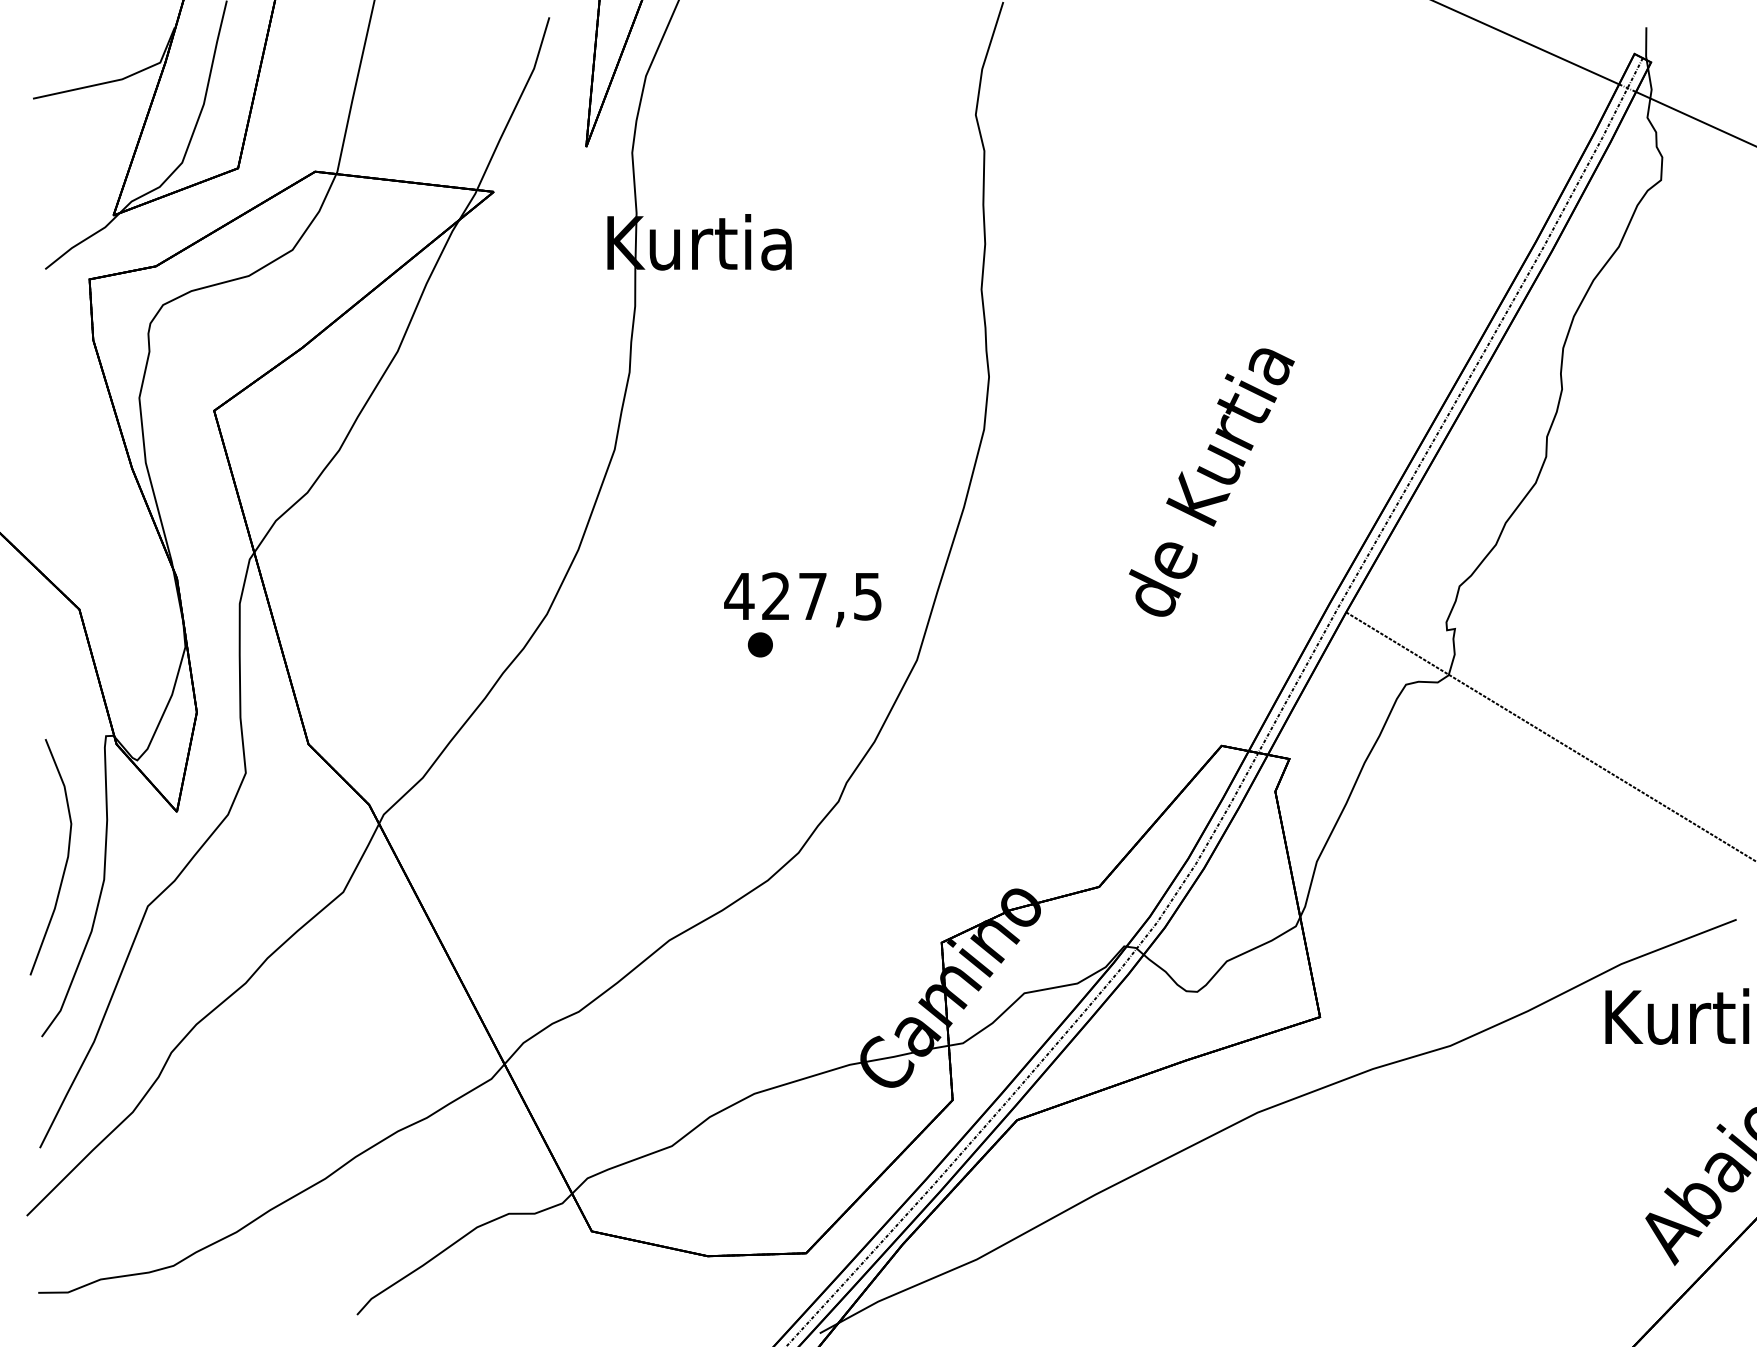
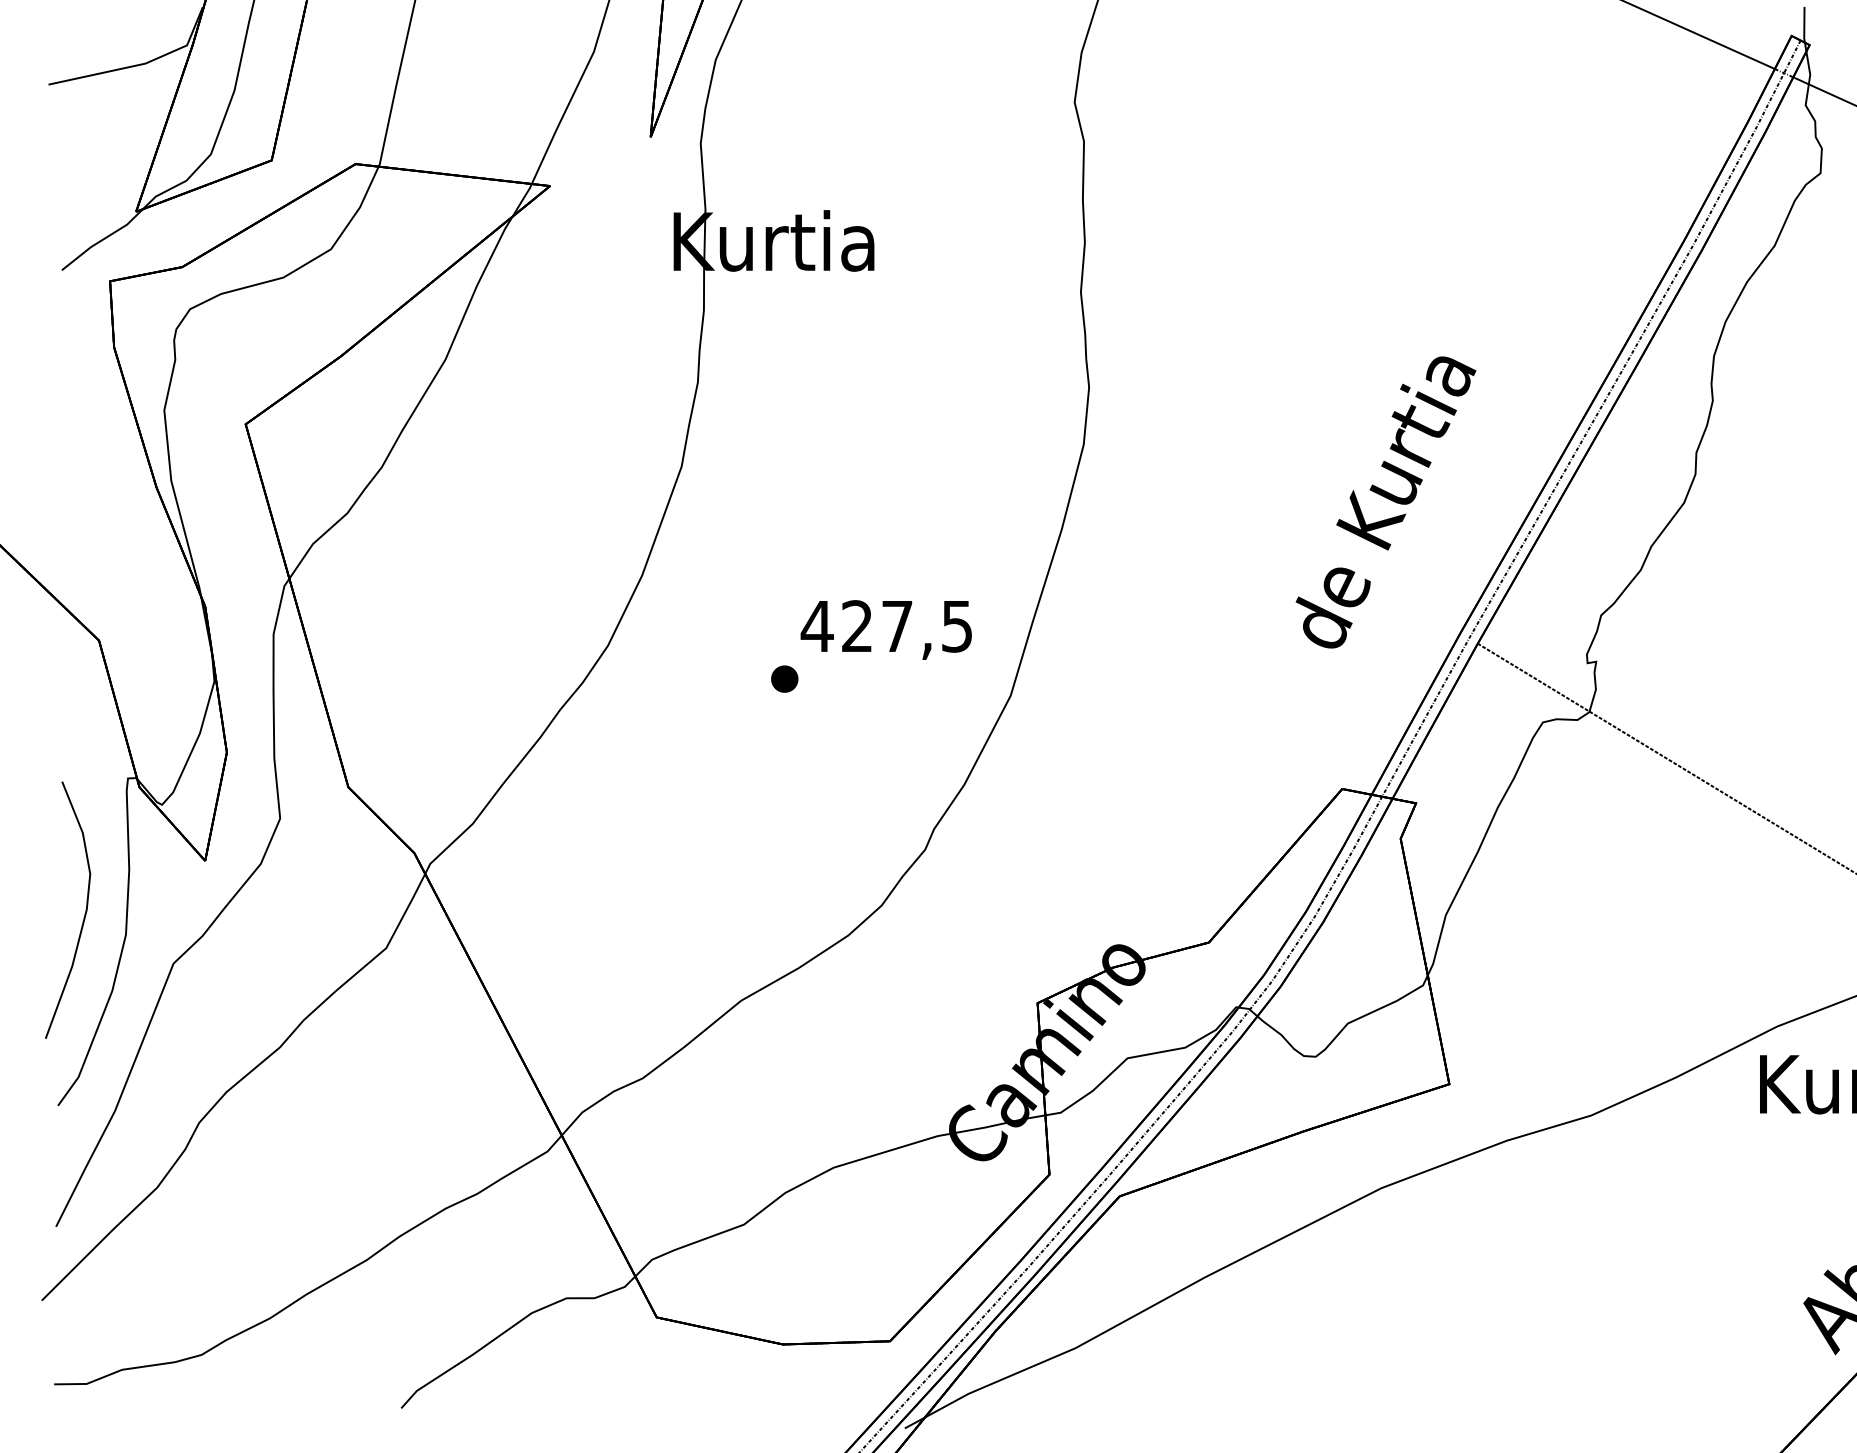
text: (1211, 482) -> (1385, 502), moved
part: (760, 644) -> (784, 678), moved

